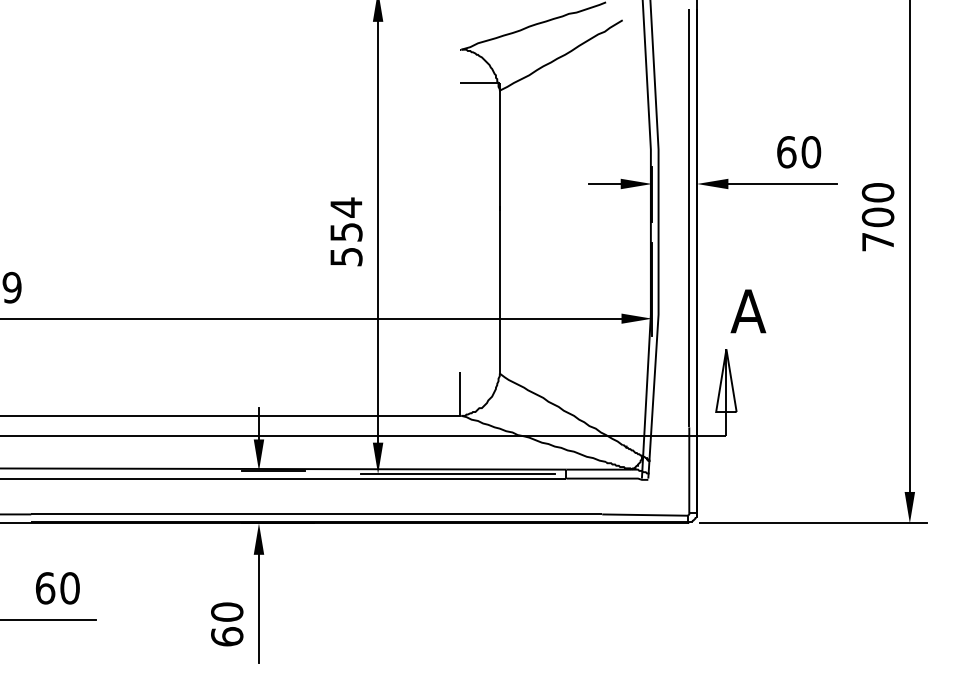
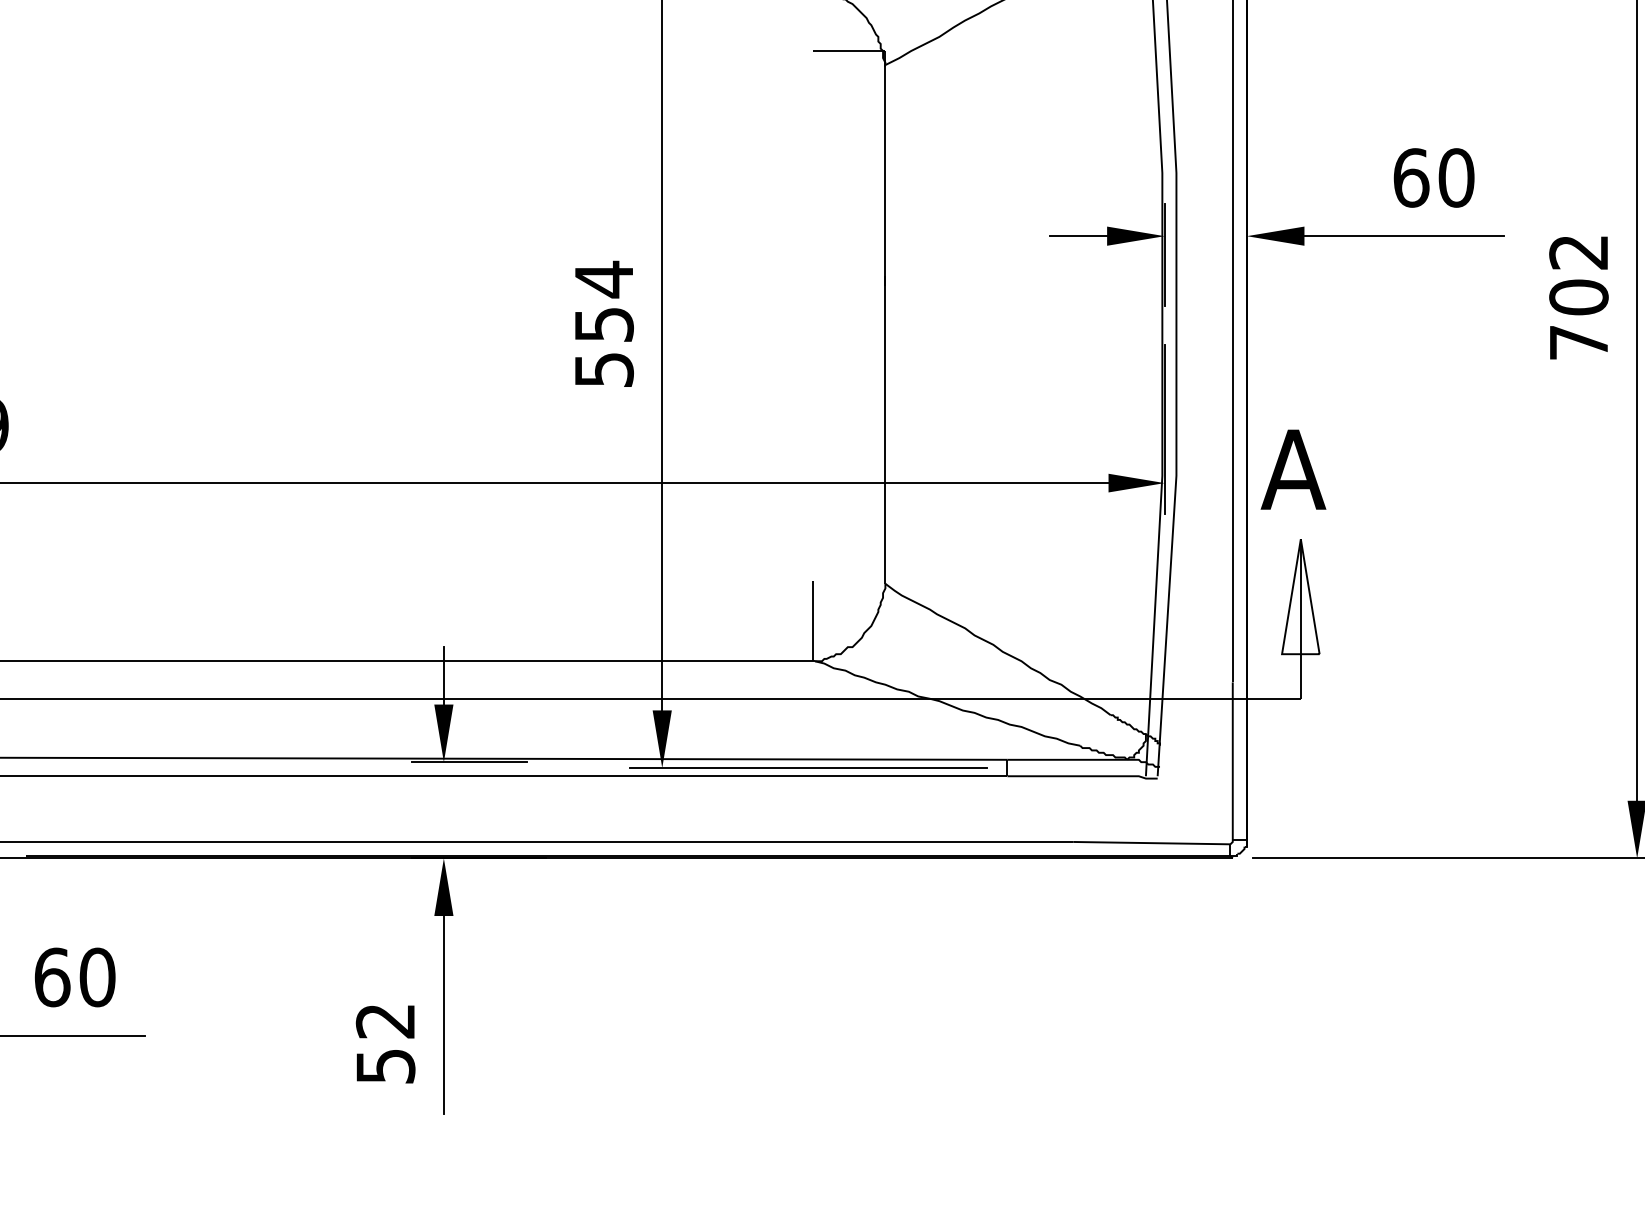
text: (877, 192) -> (1577, 251), 700 -> 702
text: (748, 311) -> (1293, 469), moved
text: (227, 624) -> (386, 1043), 60 -> 52

